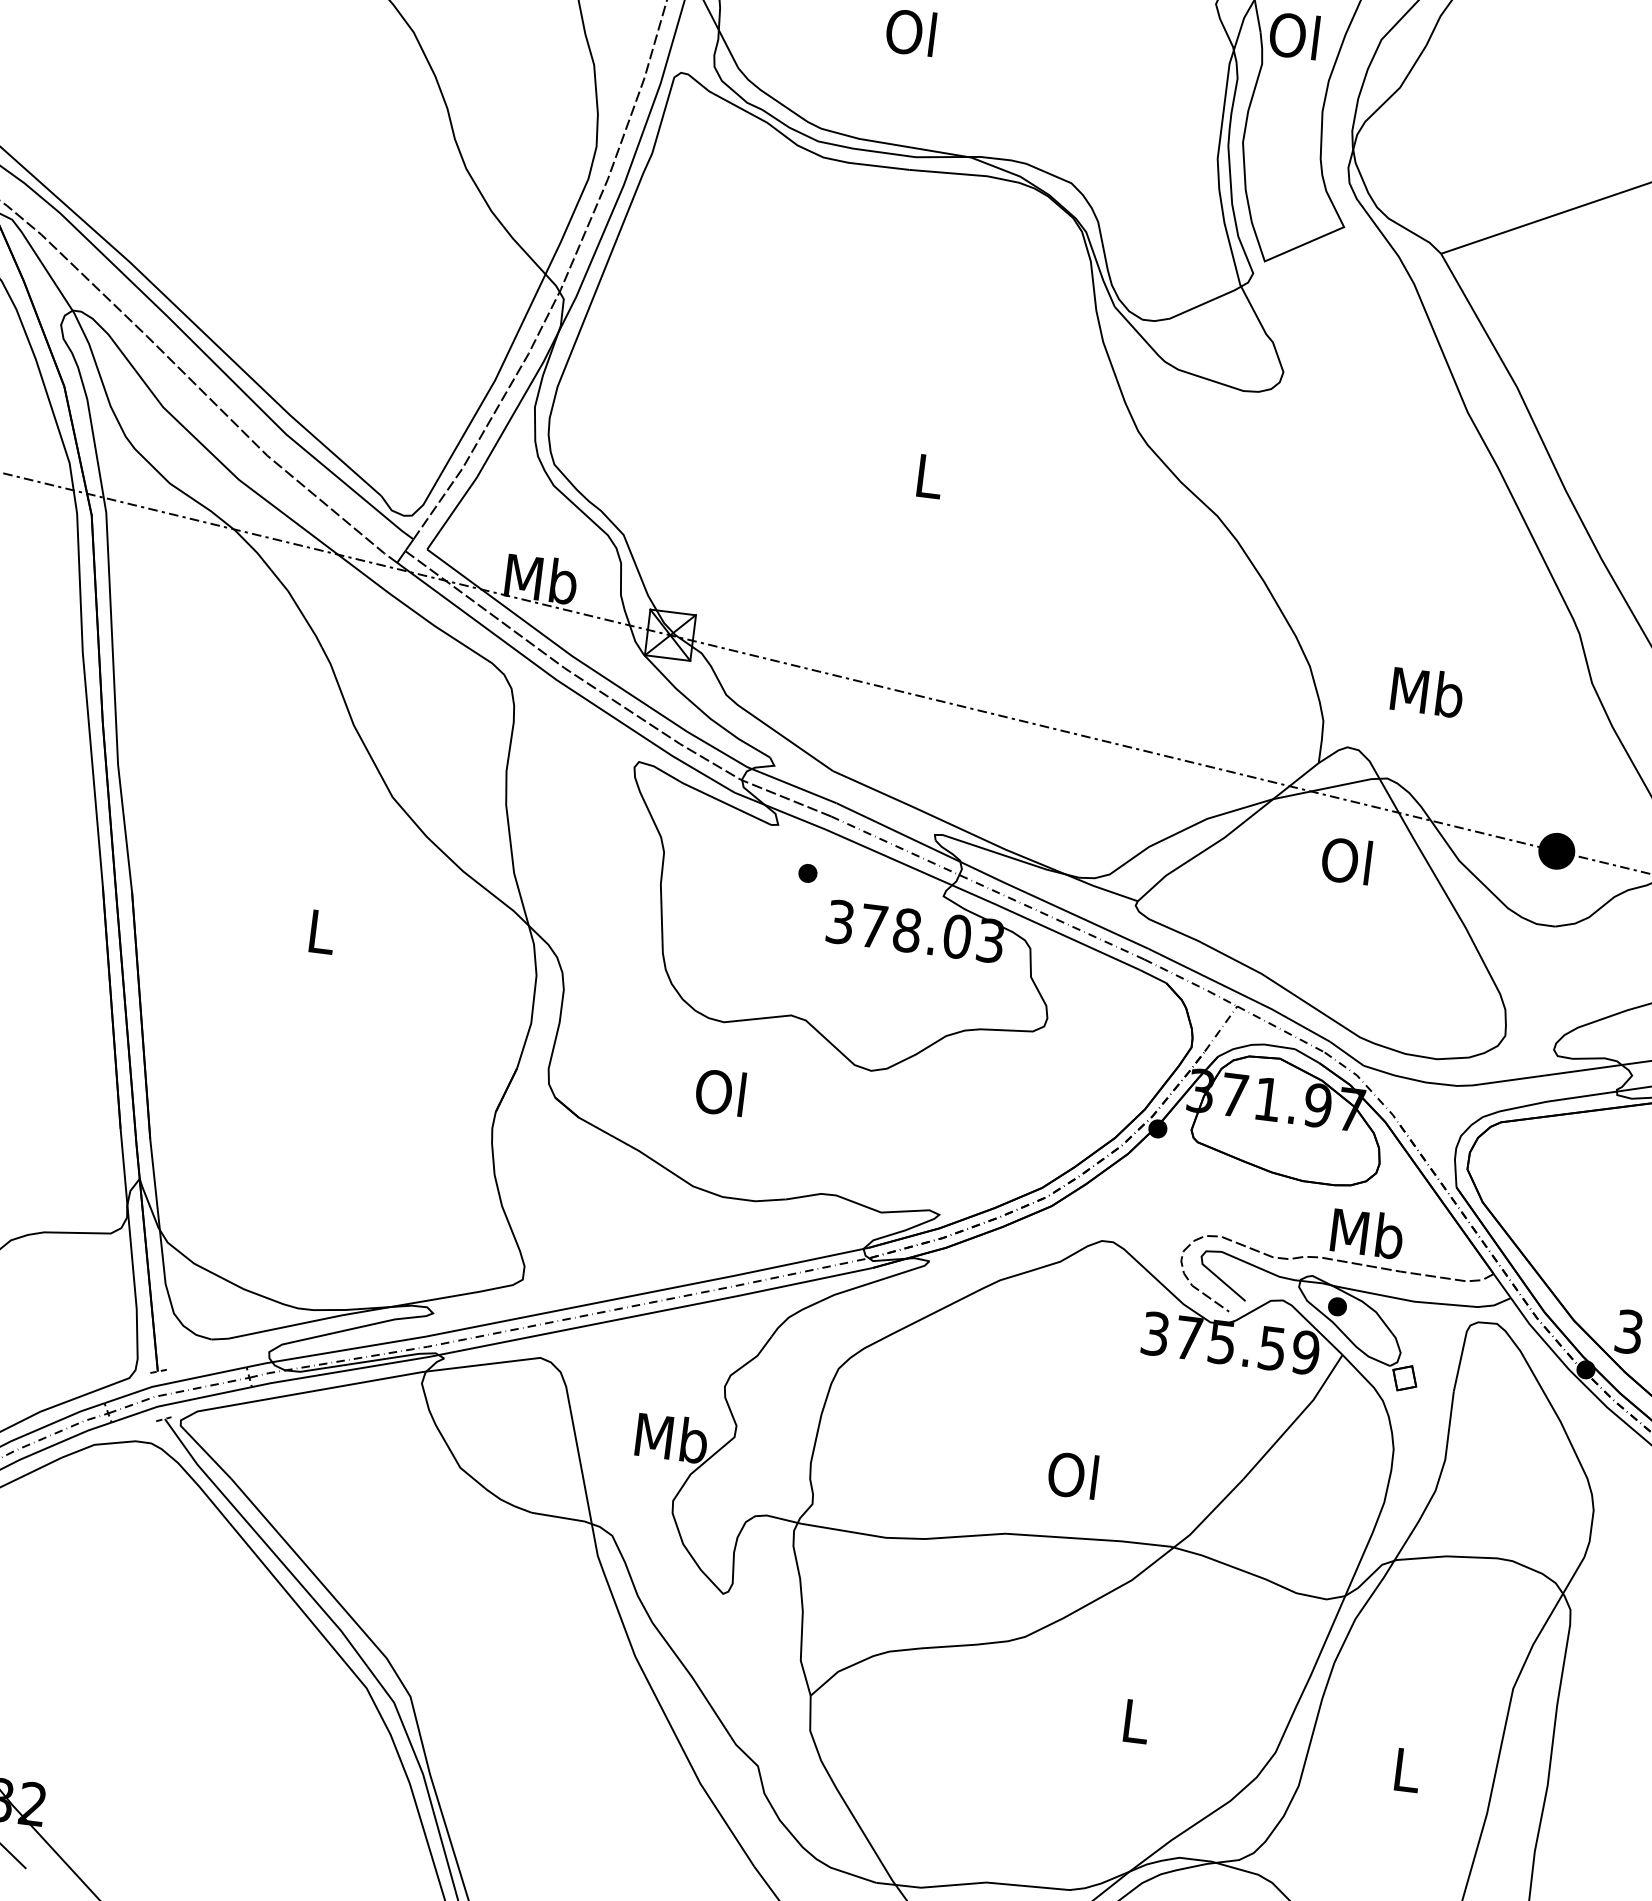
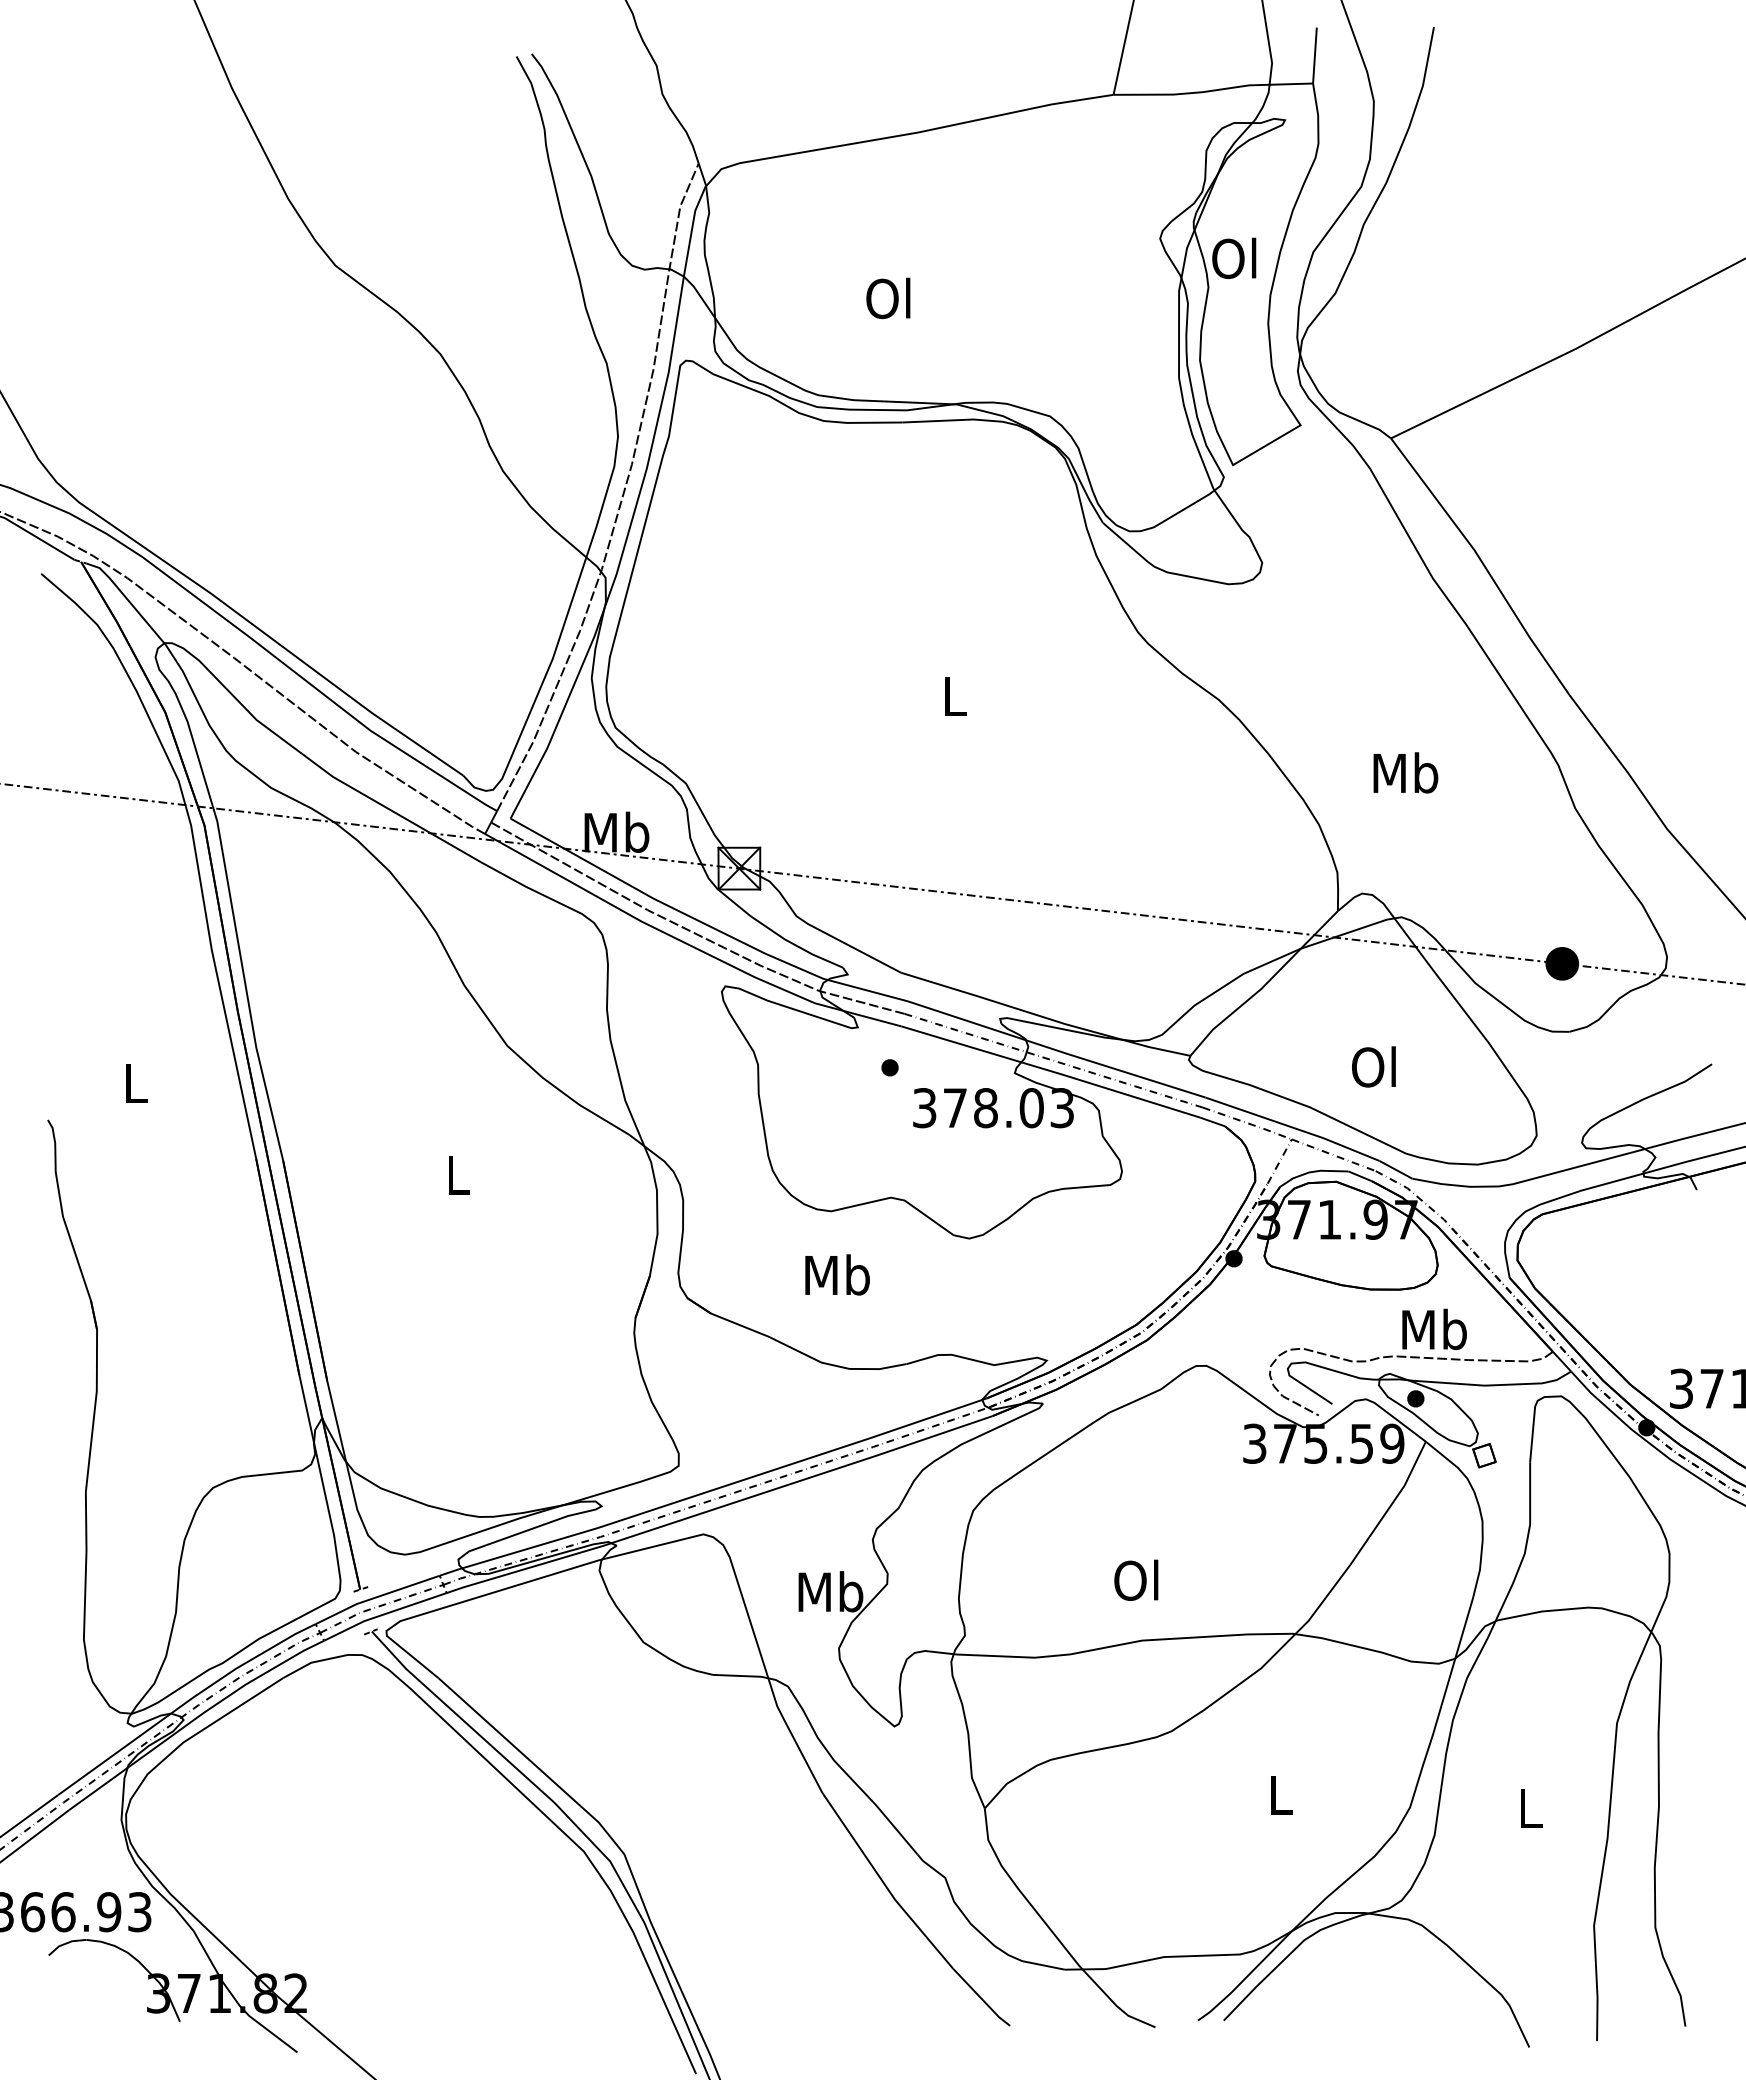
text: (1427, 691) -> (1405, 772), moved
text: (1346, 860) -> (1373, 1066), moved
text: (722, 1092) -> (837, 1274), Ol -> Mb
text: (1073, 1474) -> (1136, 1579), moved

